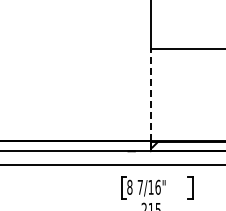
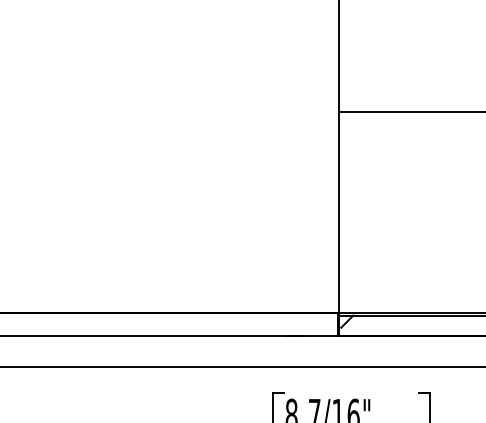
line: (151, 95) -> (339, 213), dashed -> solid

